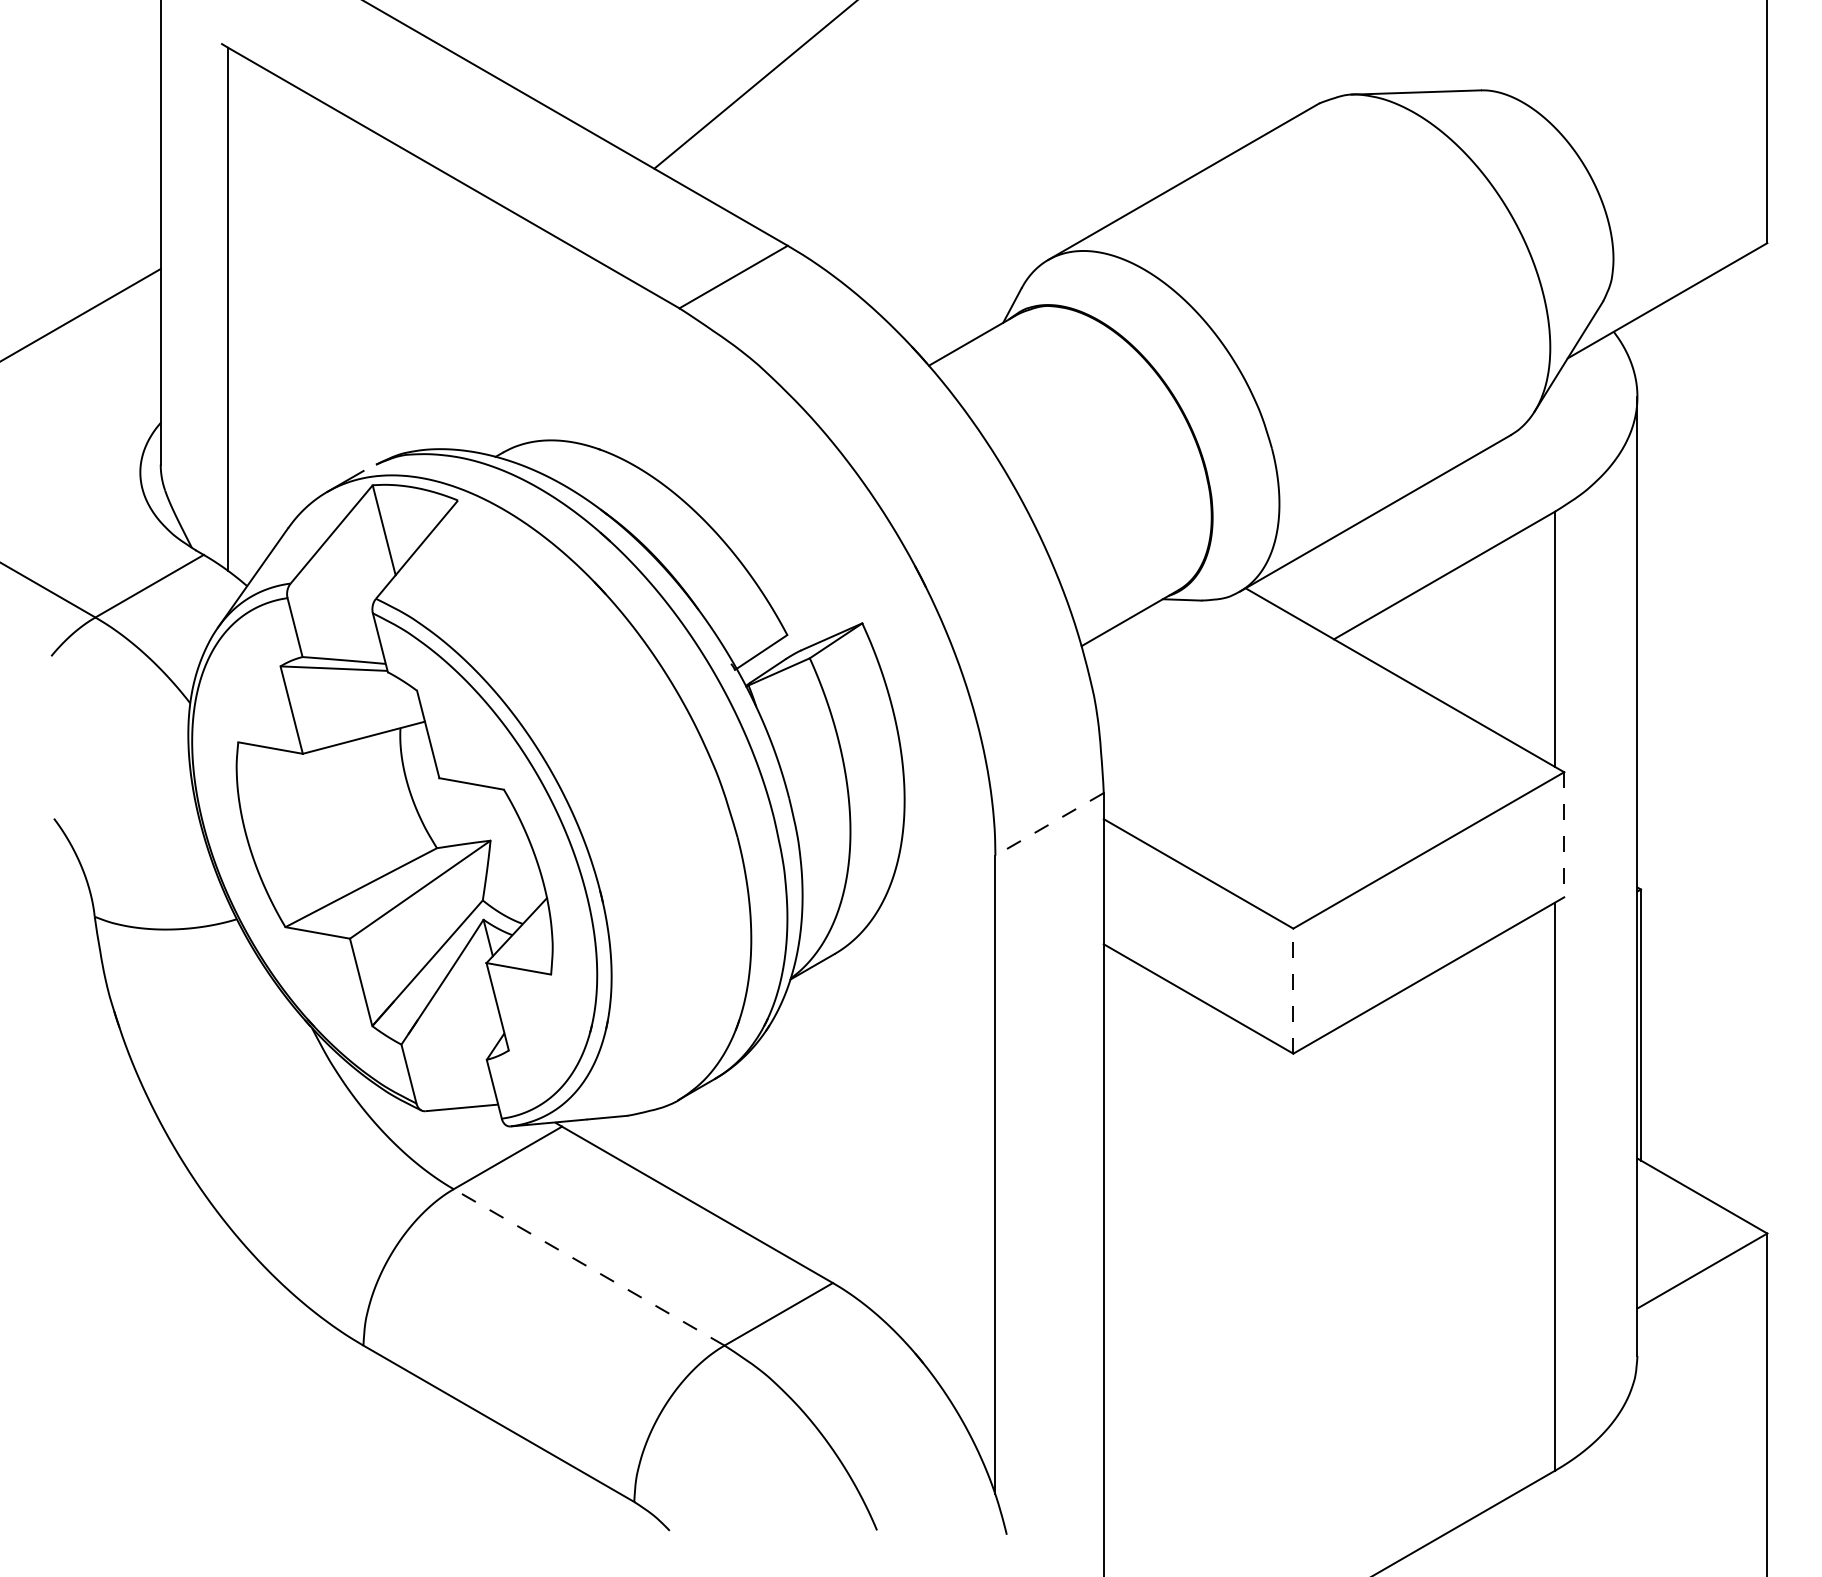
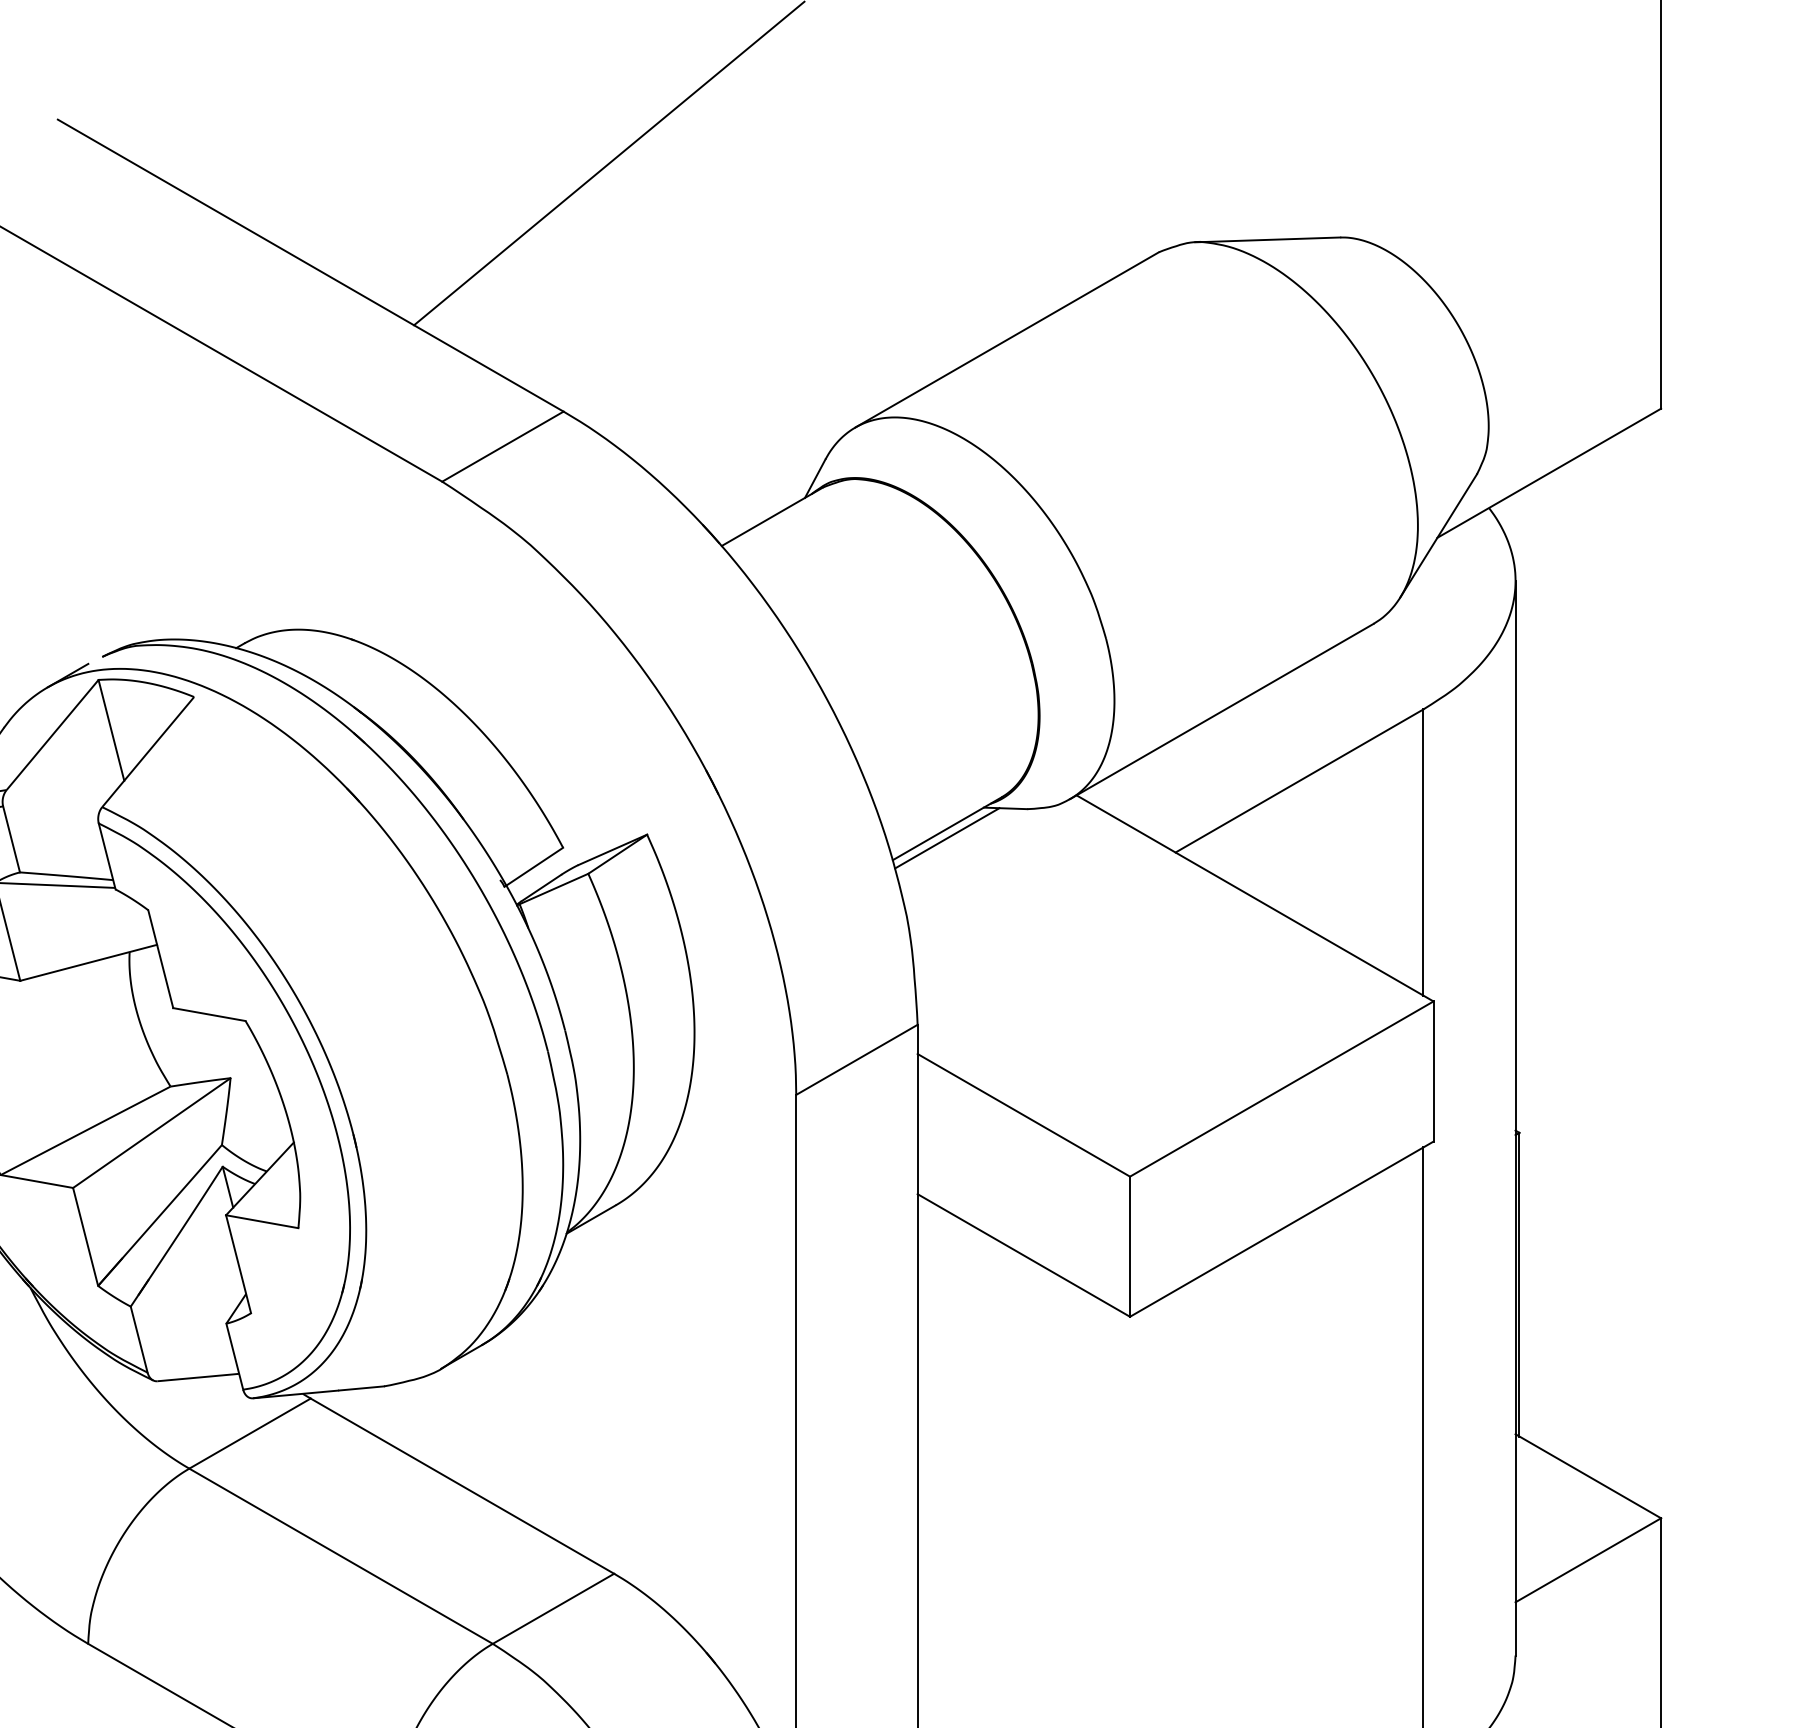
line: (1129, 626) -> (946, 838), added
line: (1049, 824) -> (856, 1060), dashed -> solid
line: (1564, 834) -> (1433, 1071), dashed -> solid
line: (1293, 991) -> (1130, 1247), dashed -> solid
line: (588, 1267) -> (340, 1556), dashed -> solid

